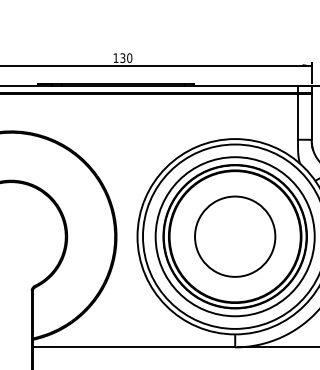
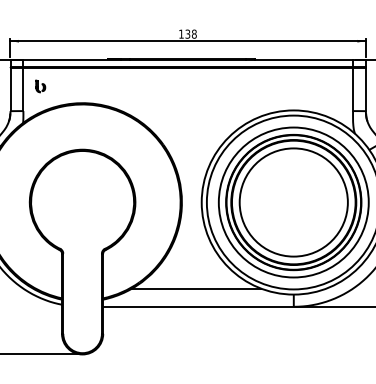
text: (128, 58) -> (193, 34), 130 -> 138
circle: (234, 236) -> (293, 202), size x1.43
line: (131, 327) -> (196, 288), added

